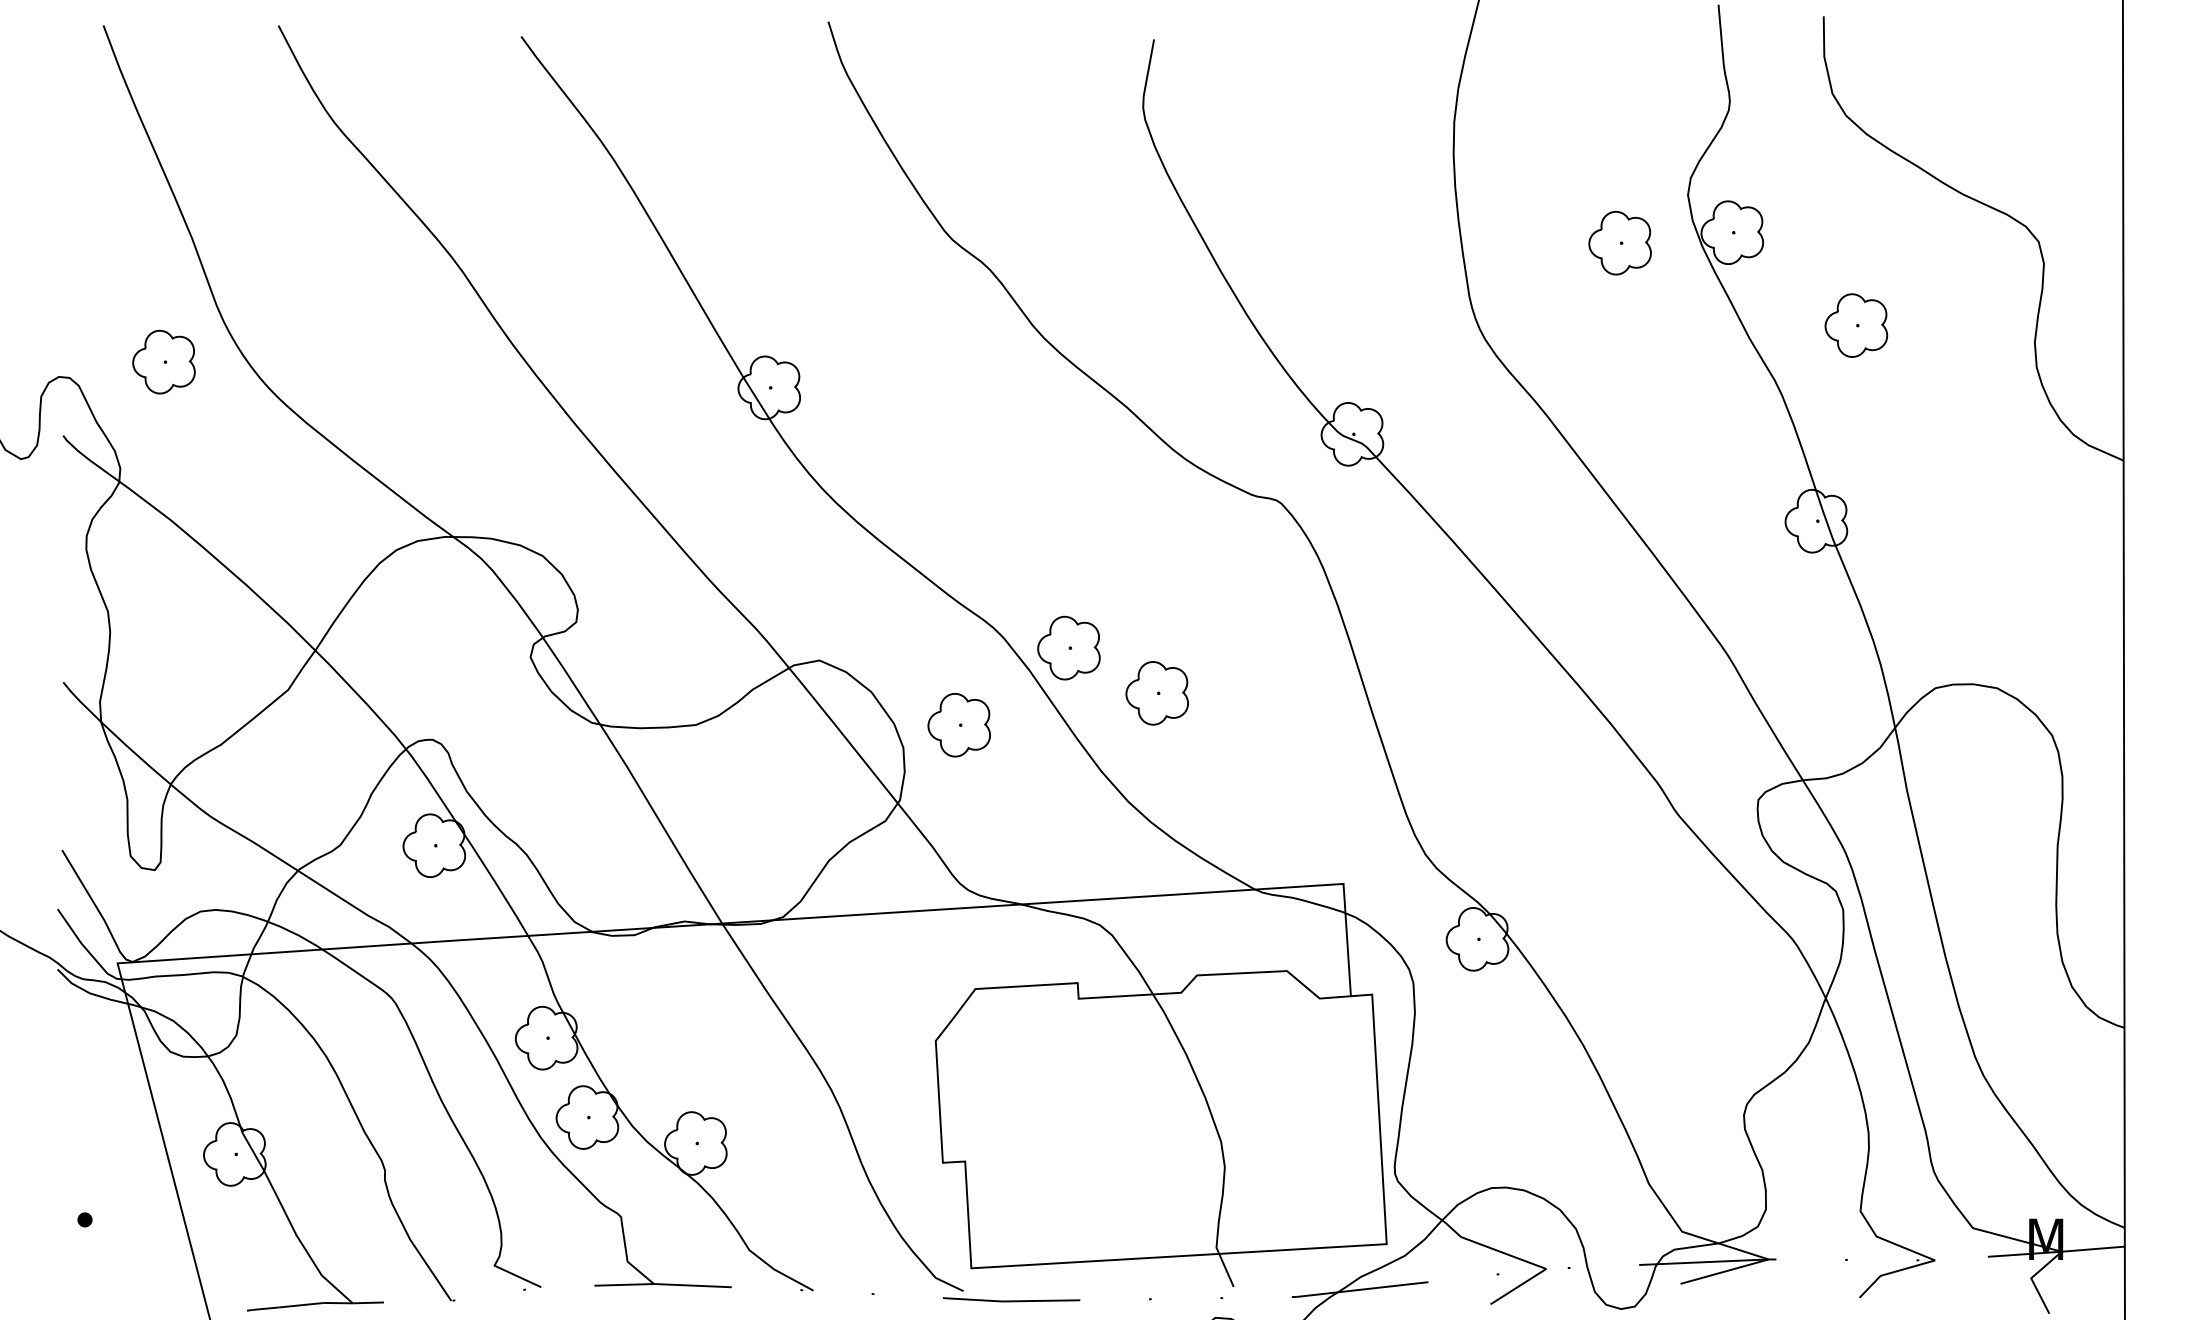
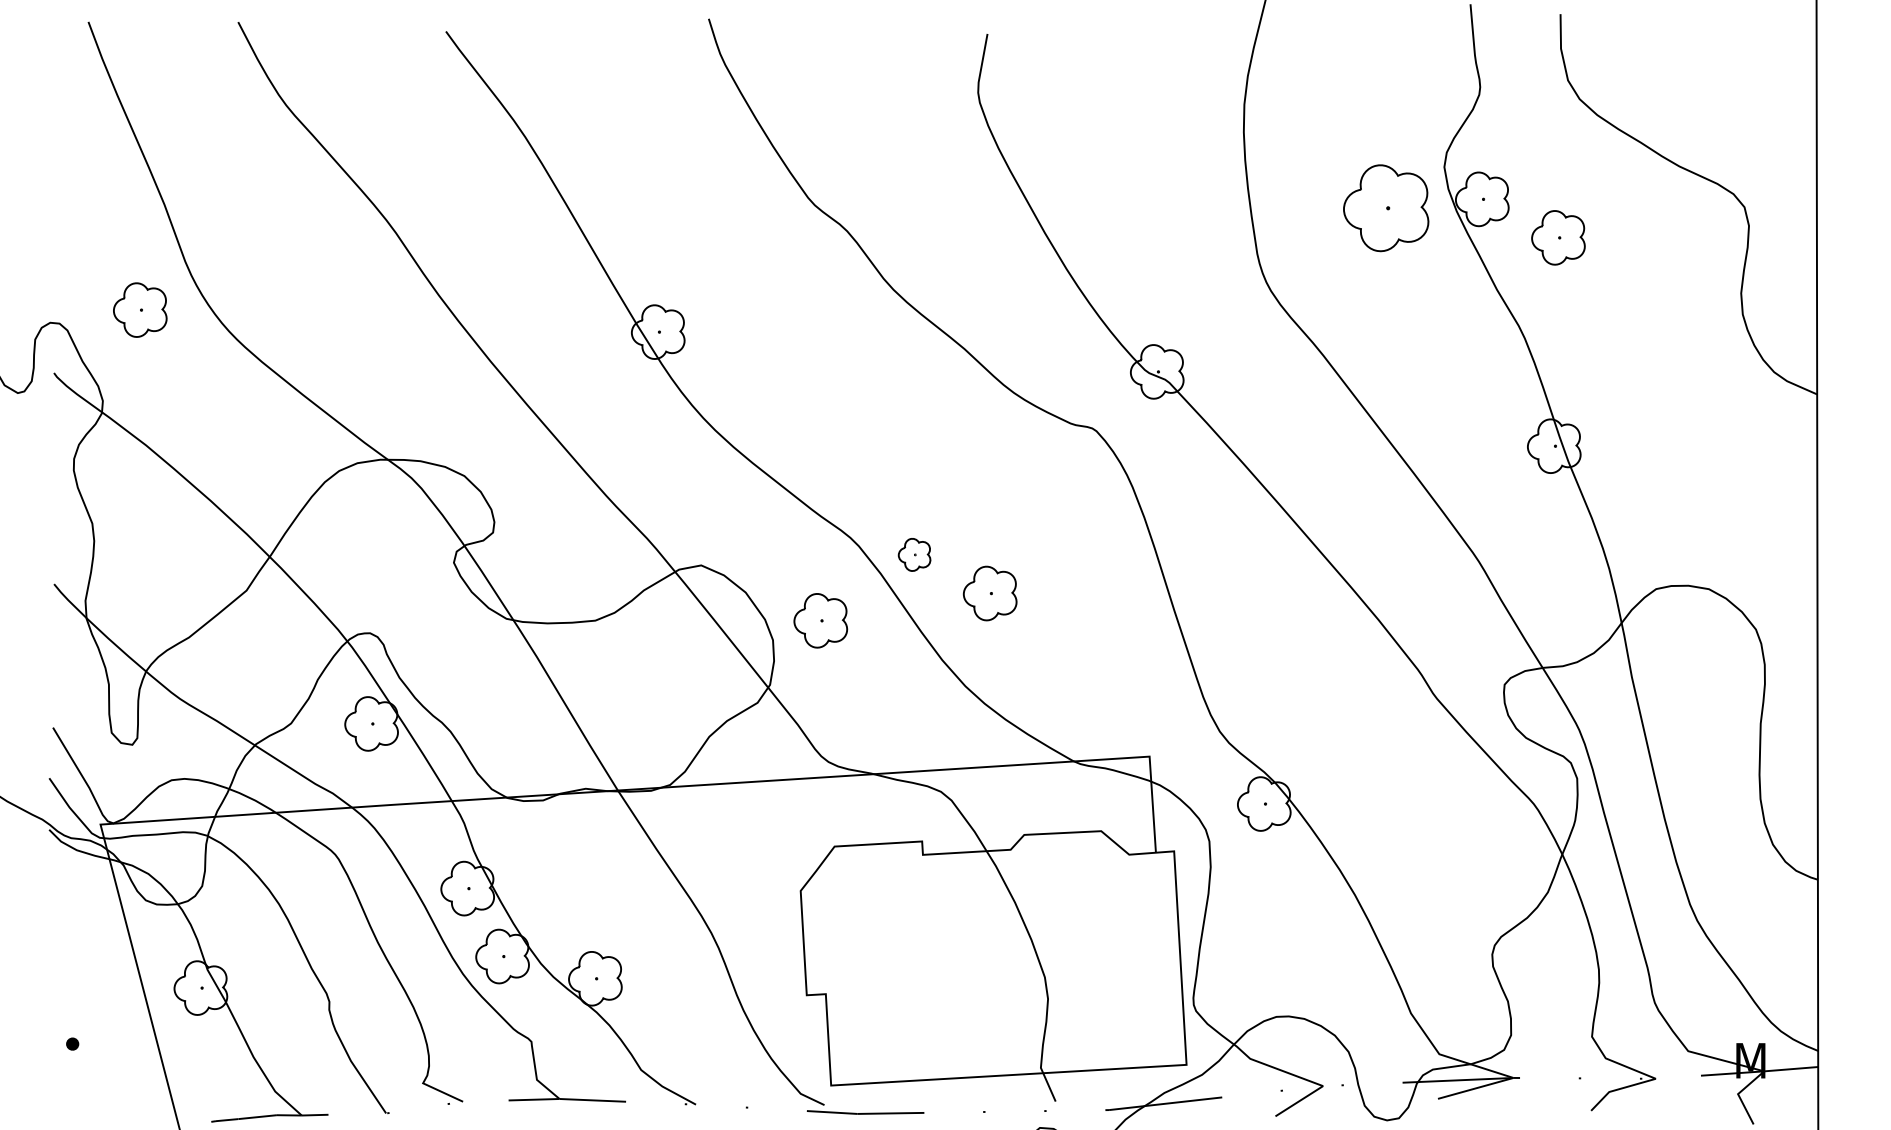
part: (1620, 243) -> (1386, 208), size x1.6
part: (1856, 325) -> (1558, 237), moved
part: (1068, 647) -> (914, 554), size x0.6

